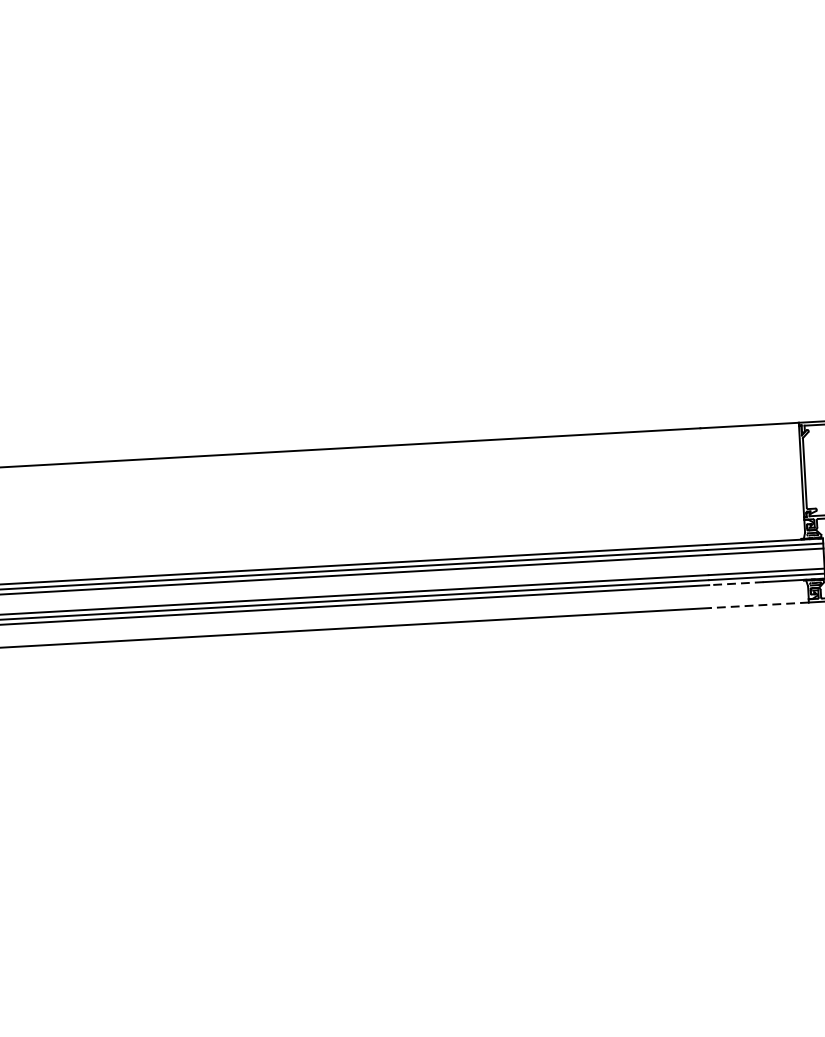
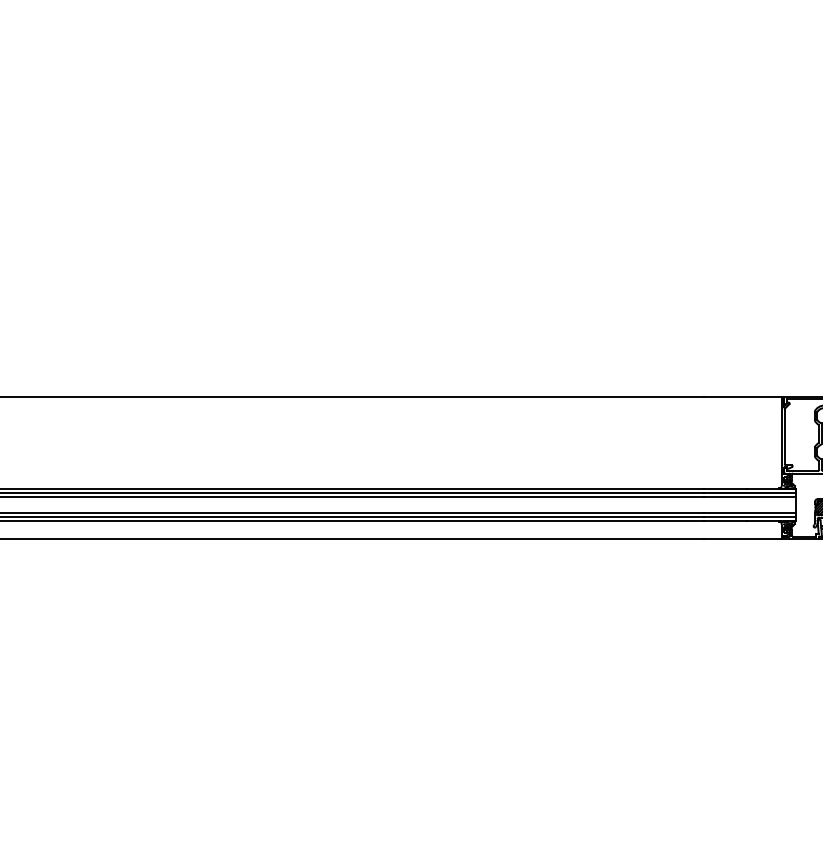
line: (736, 584) -> (725, 521), dashed -> solid
line: (758, 605) -> (742, 539), dashed -> solid

